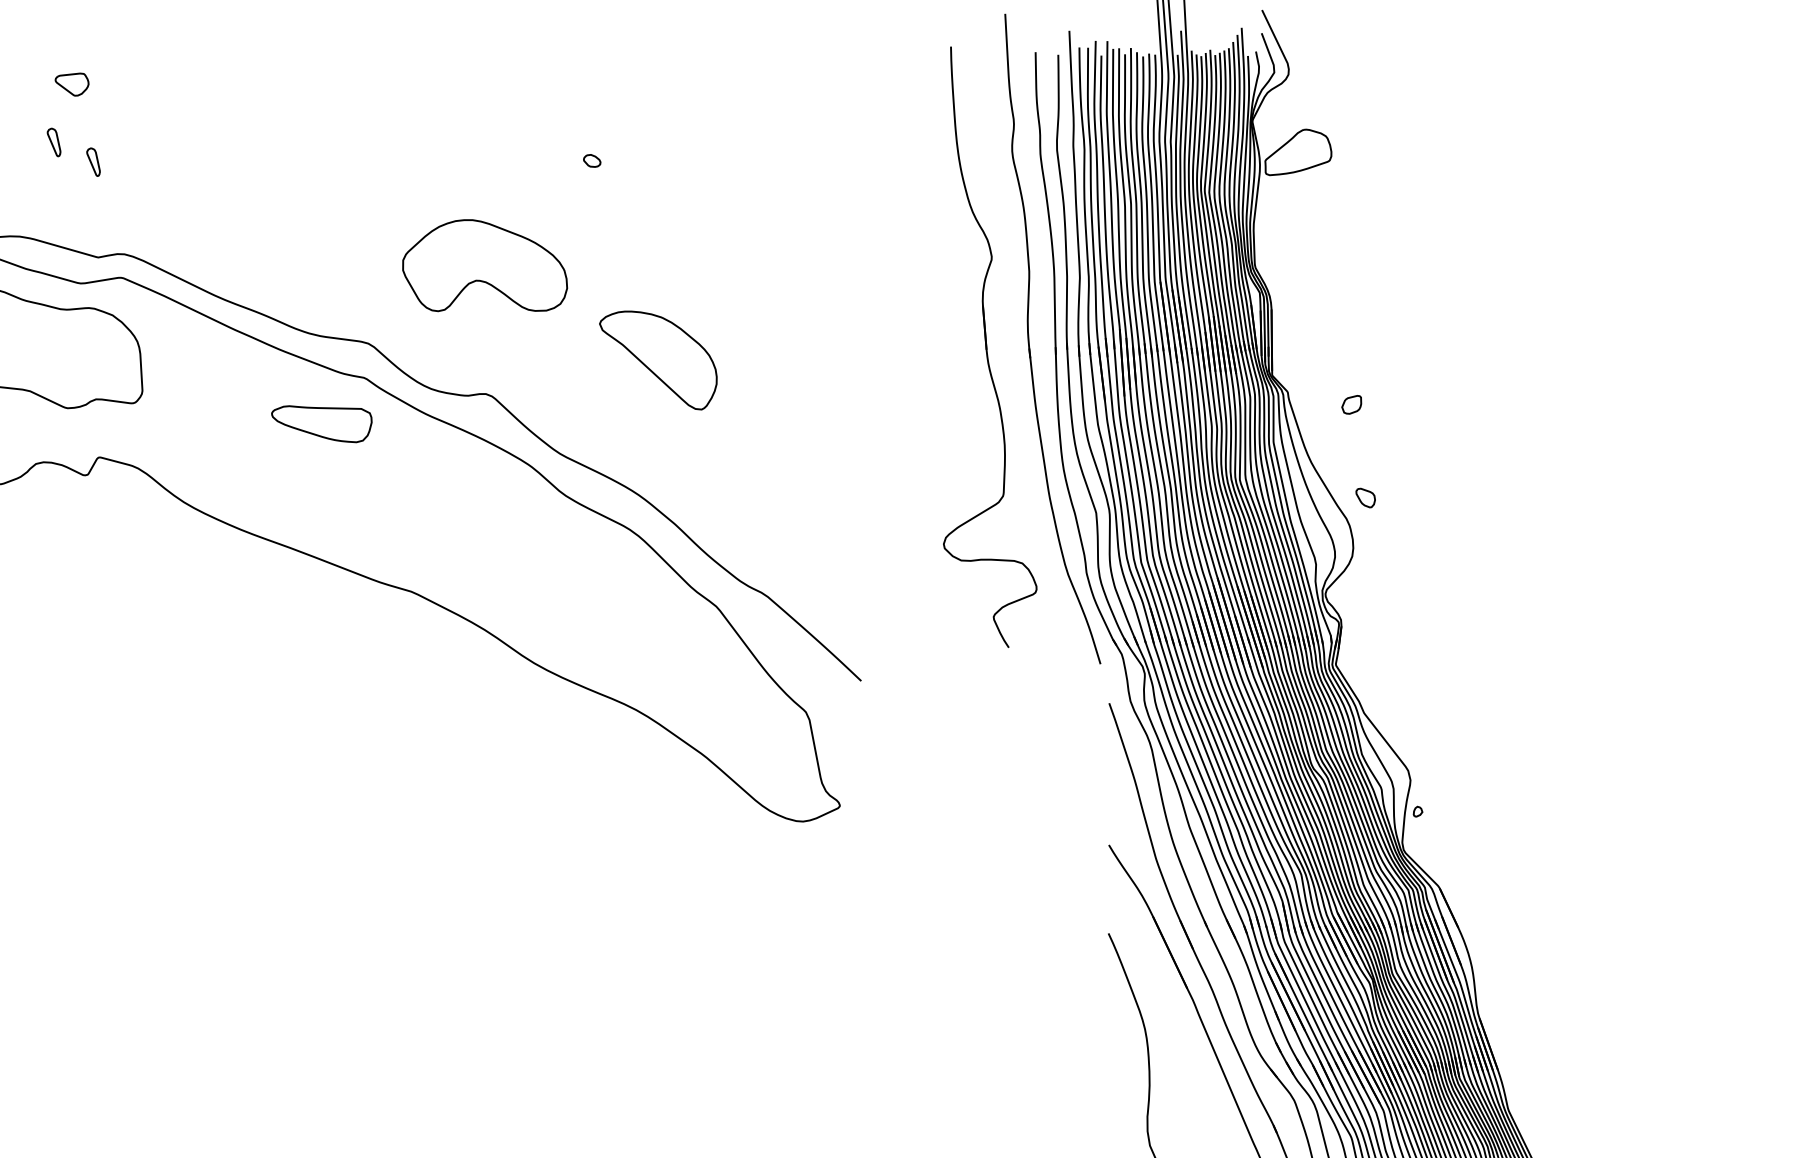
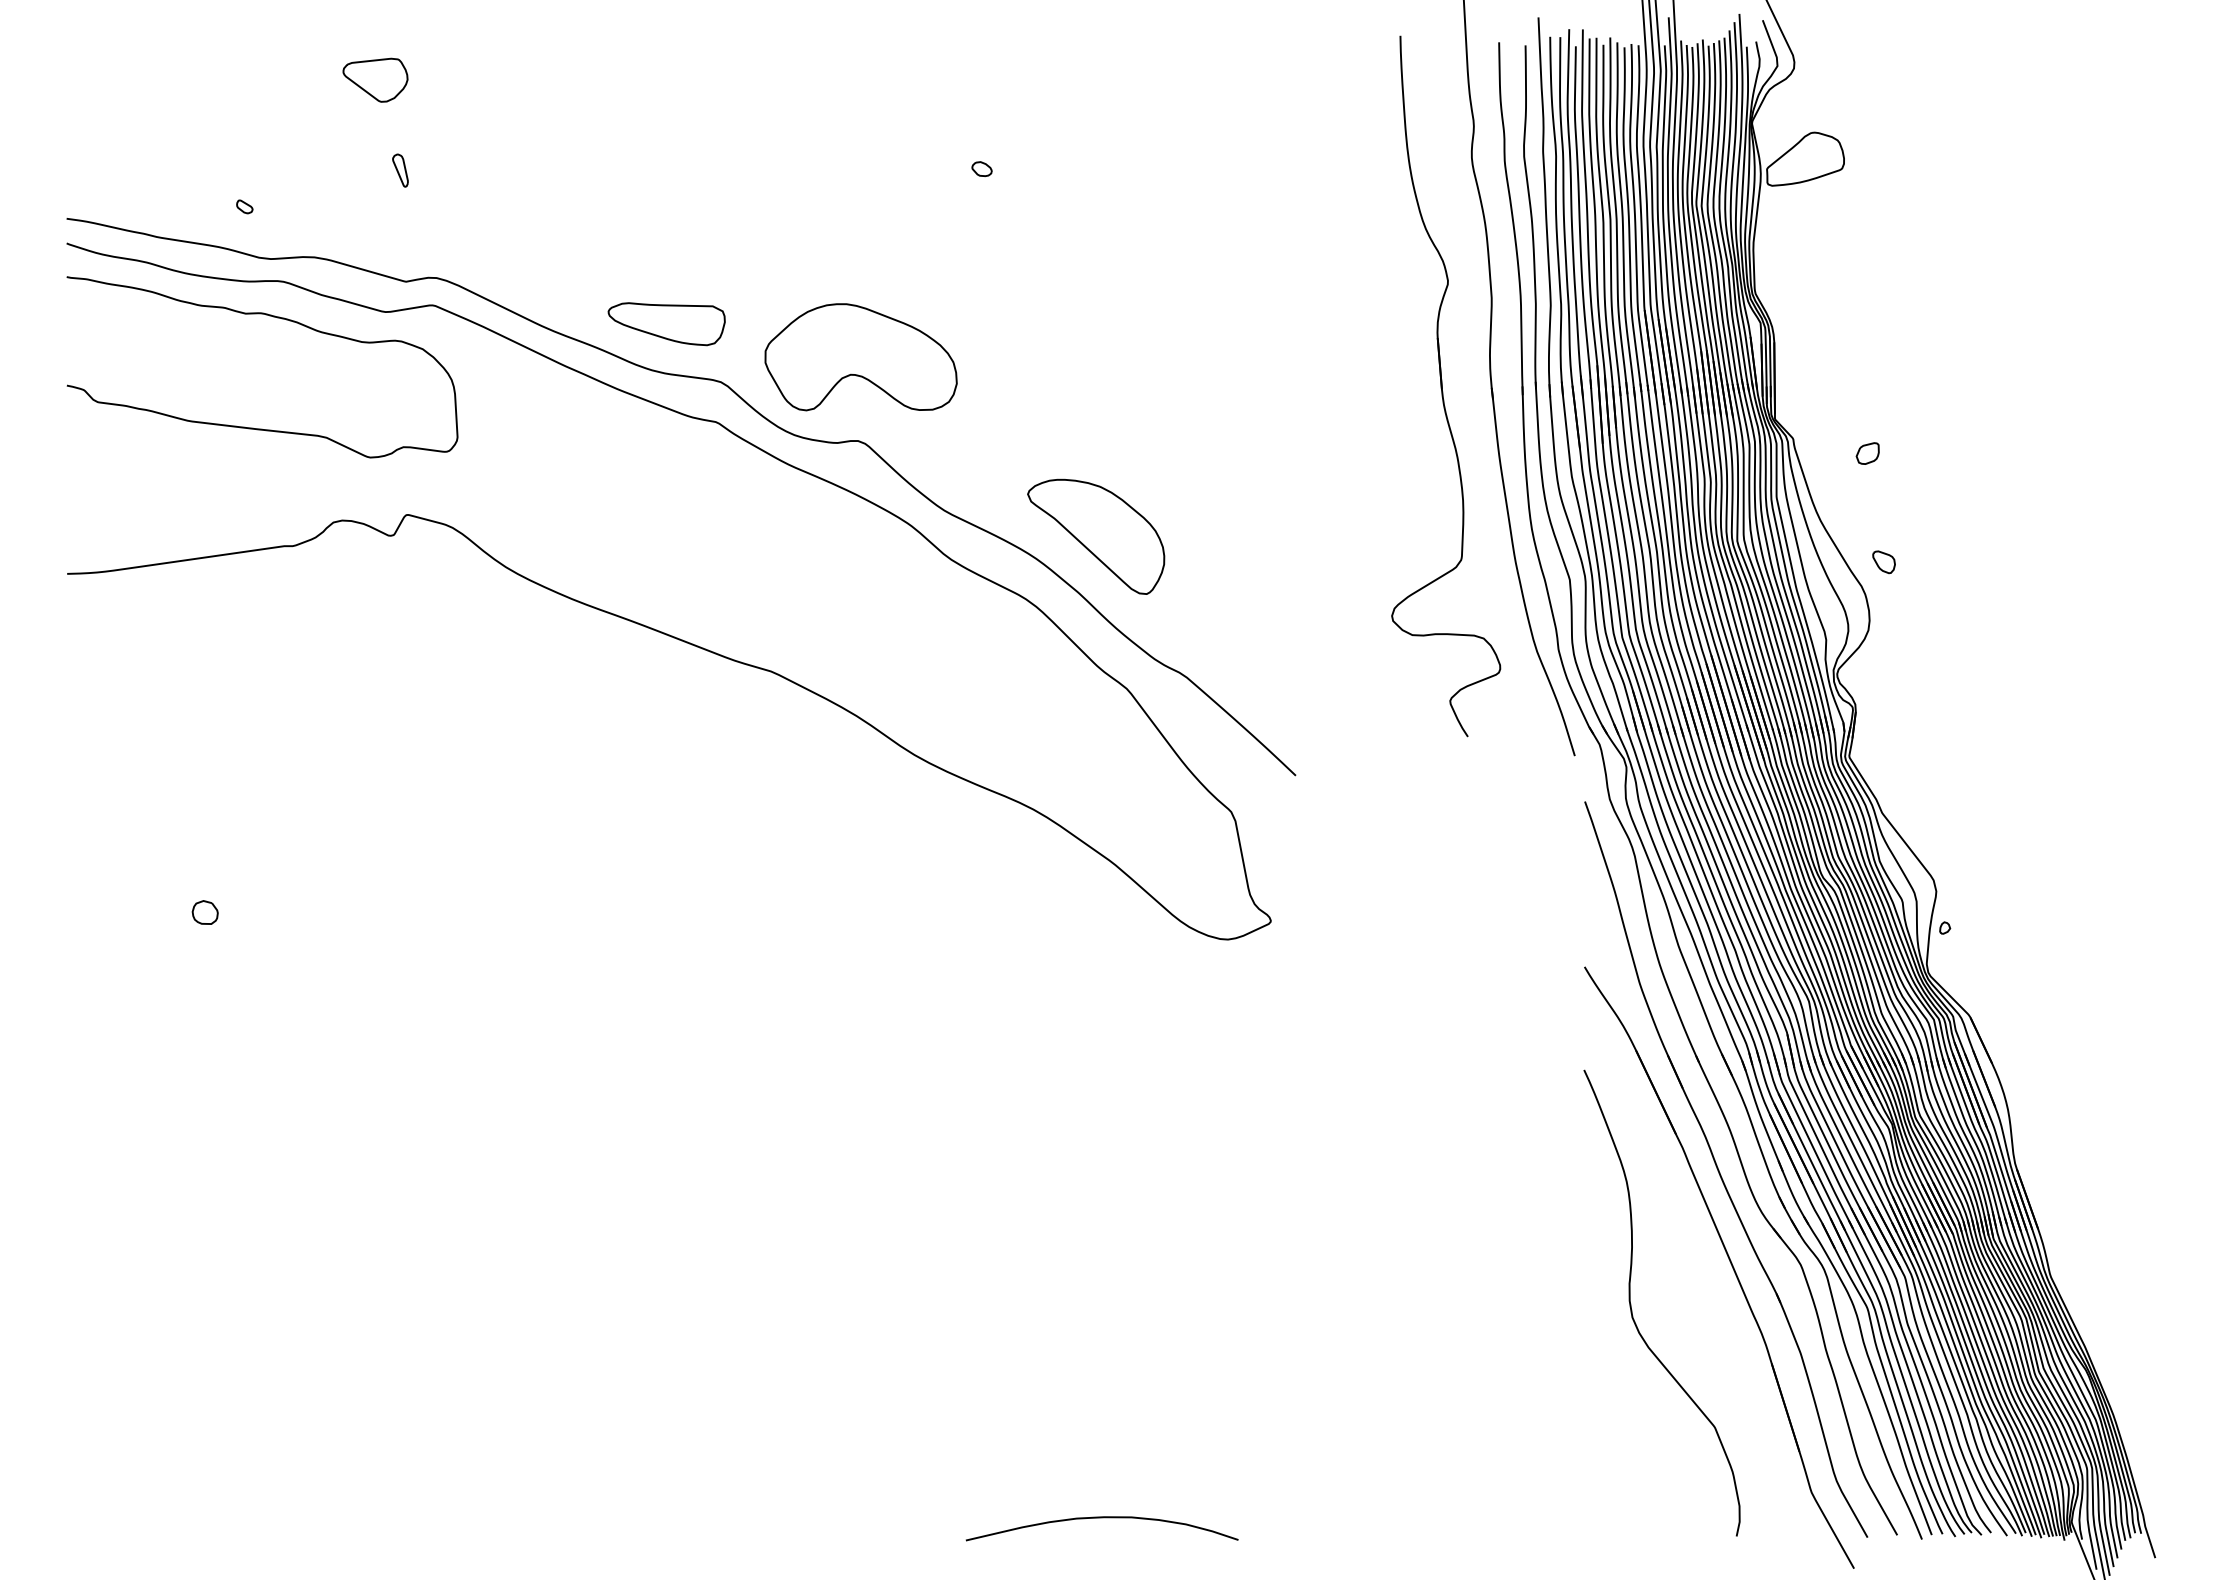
part: (72, 84) -> (375, 79), size x1.67
part: (54, 142) -> (354, 147), removed
part: (484, 265) -> (860, 357), moved
part: (658, 360) -> (1096, 536), moved
part: (321, 424) -> (666, 324), moved

